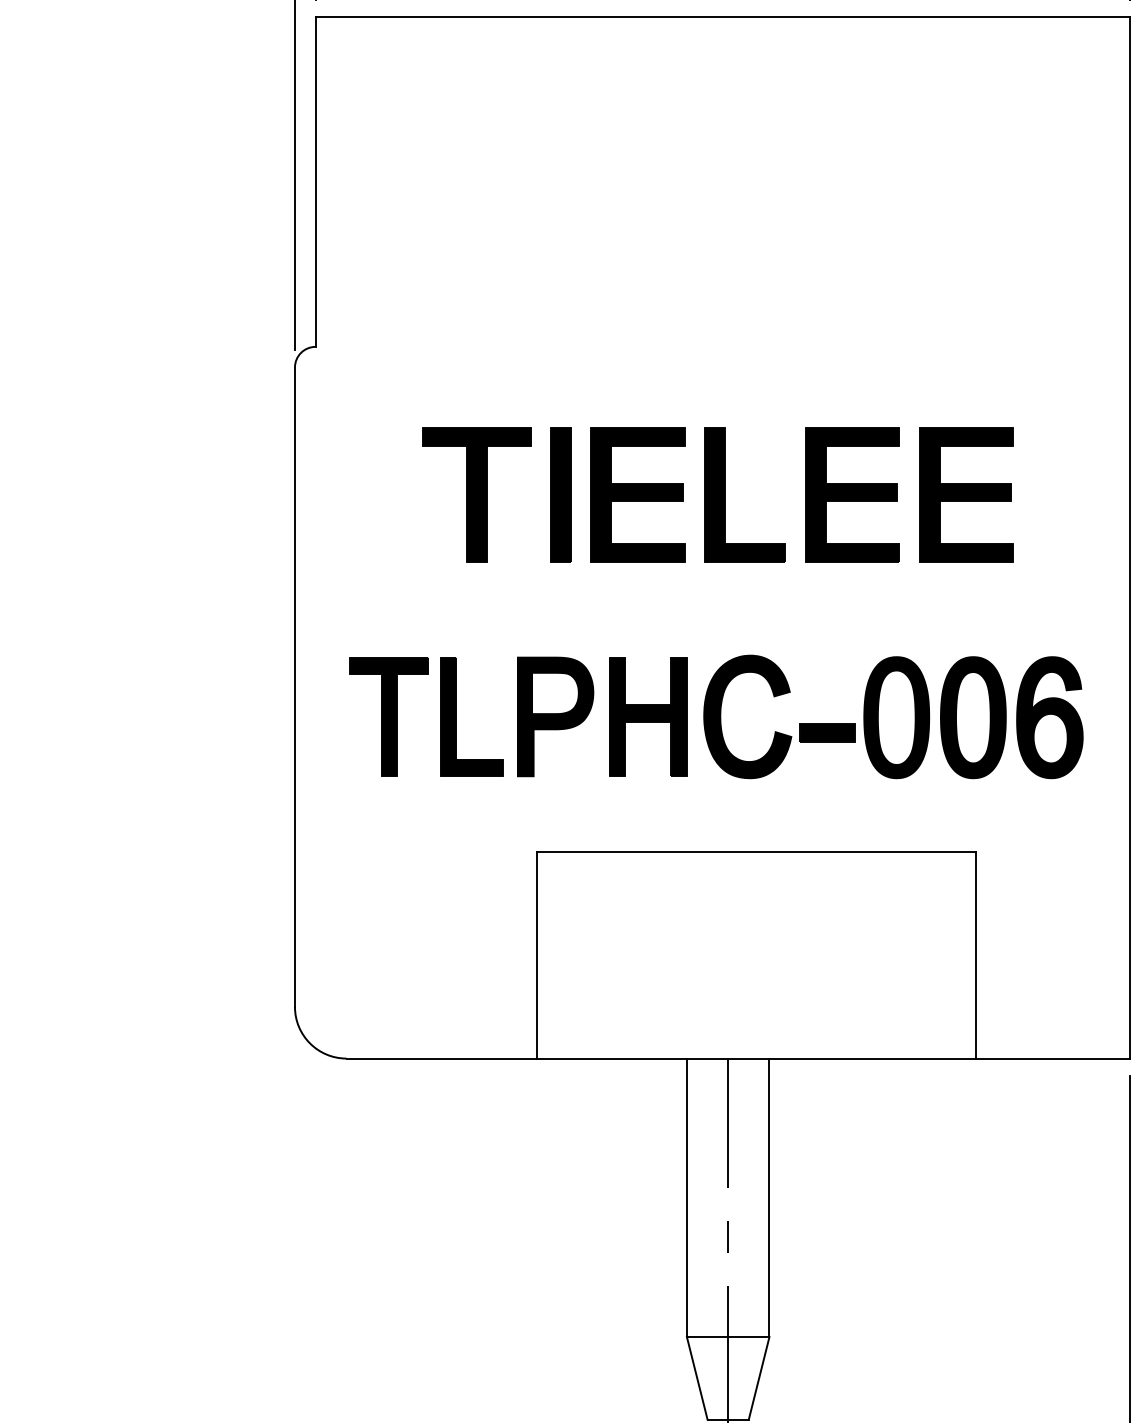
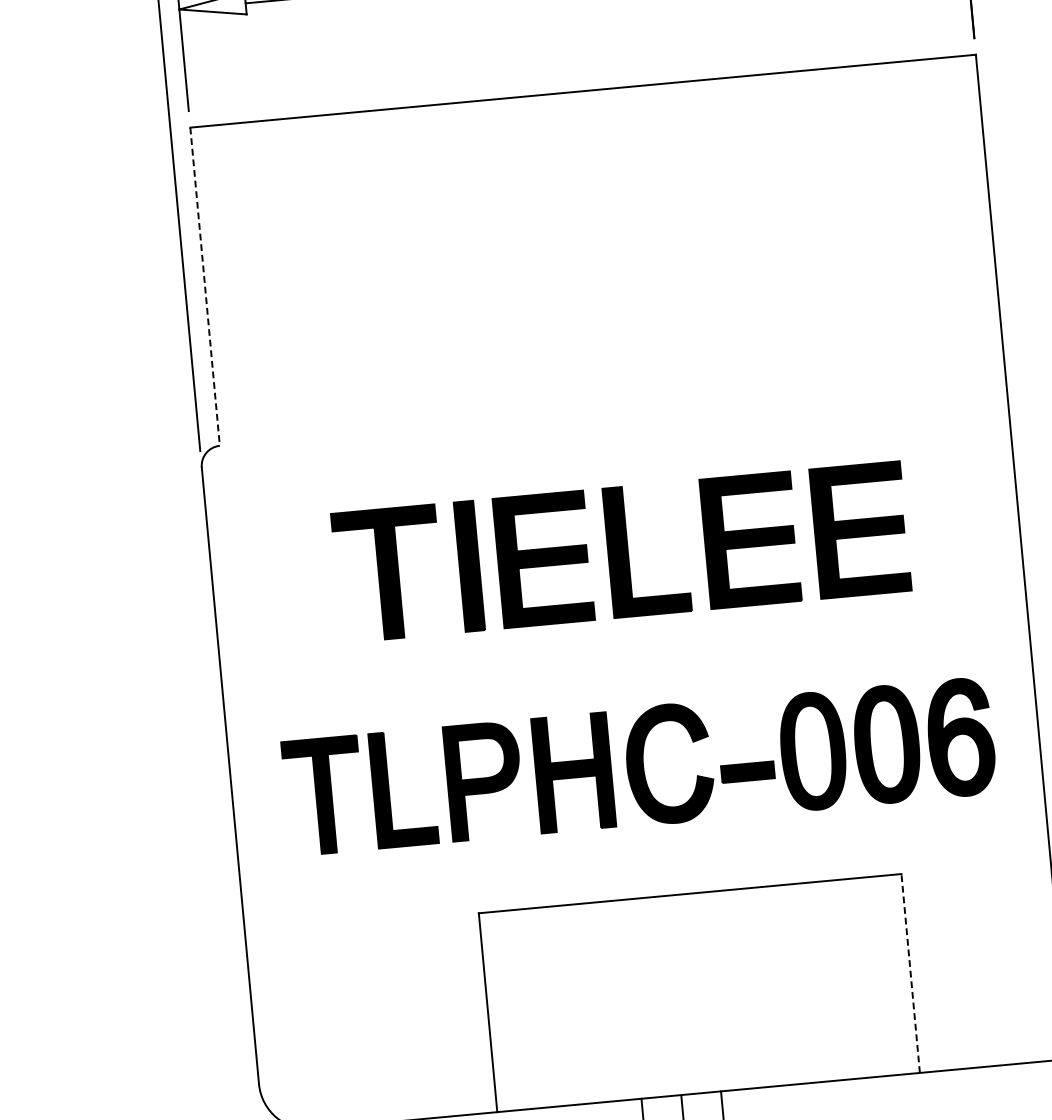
line: (315, 182) -> (205, 287), solid -> dashed
line: (975, 954) -> (910, 972), solid -> dashed

